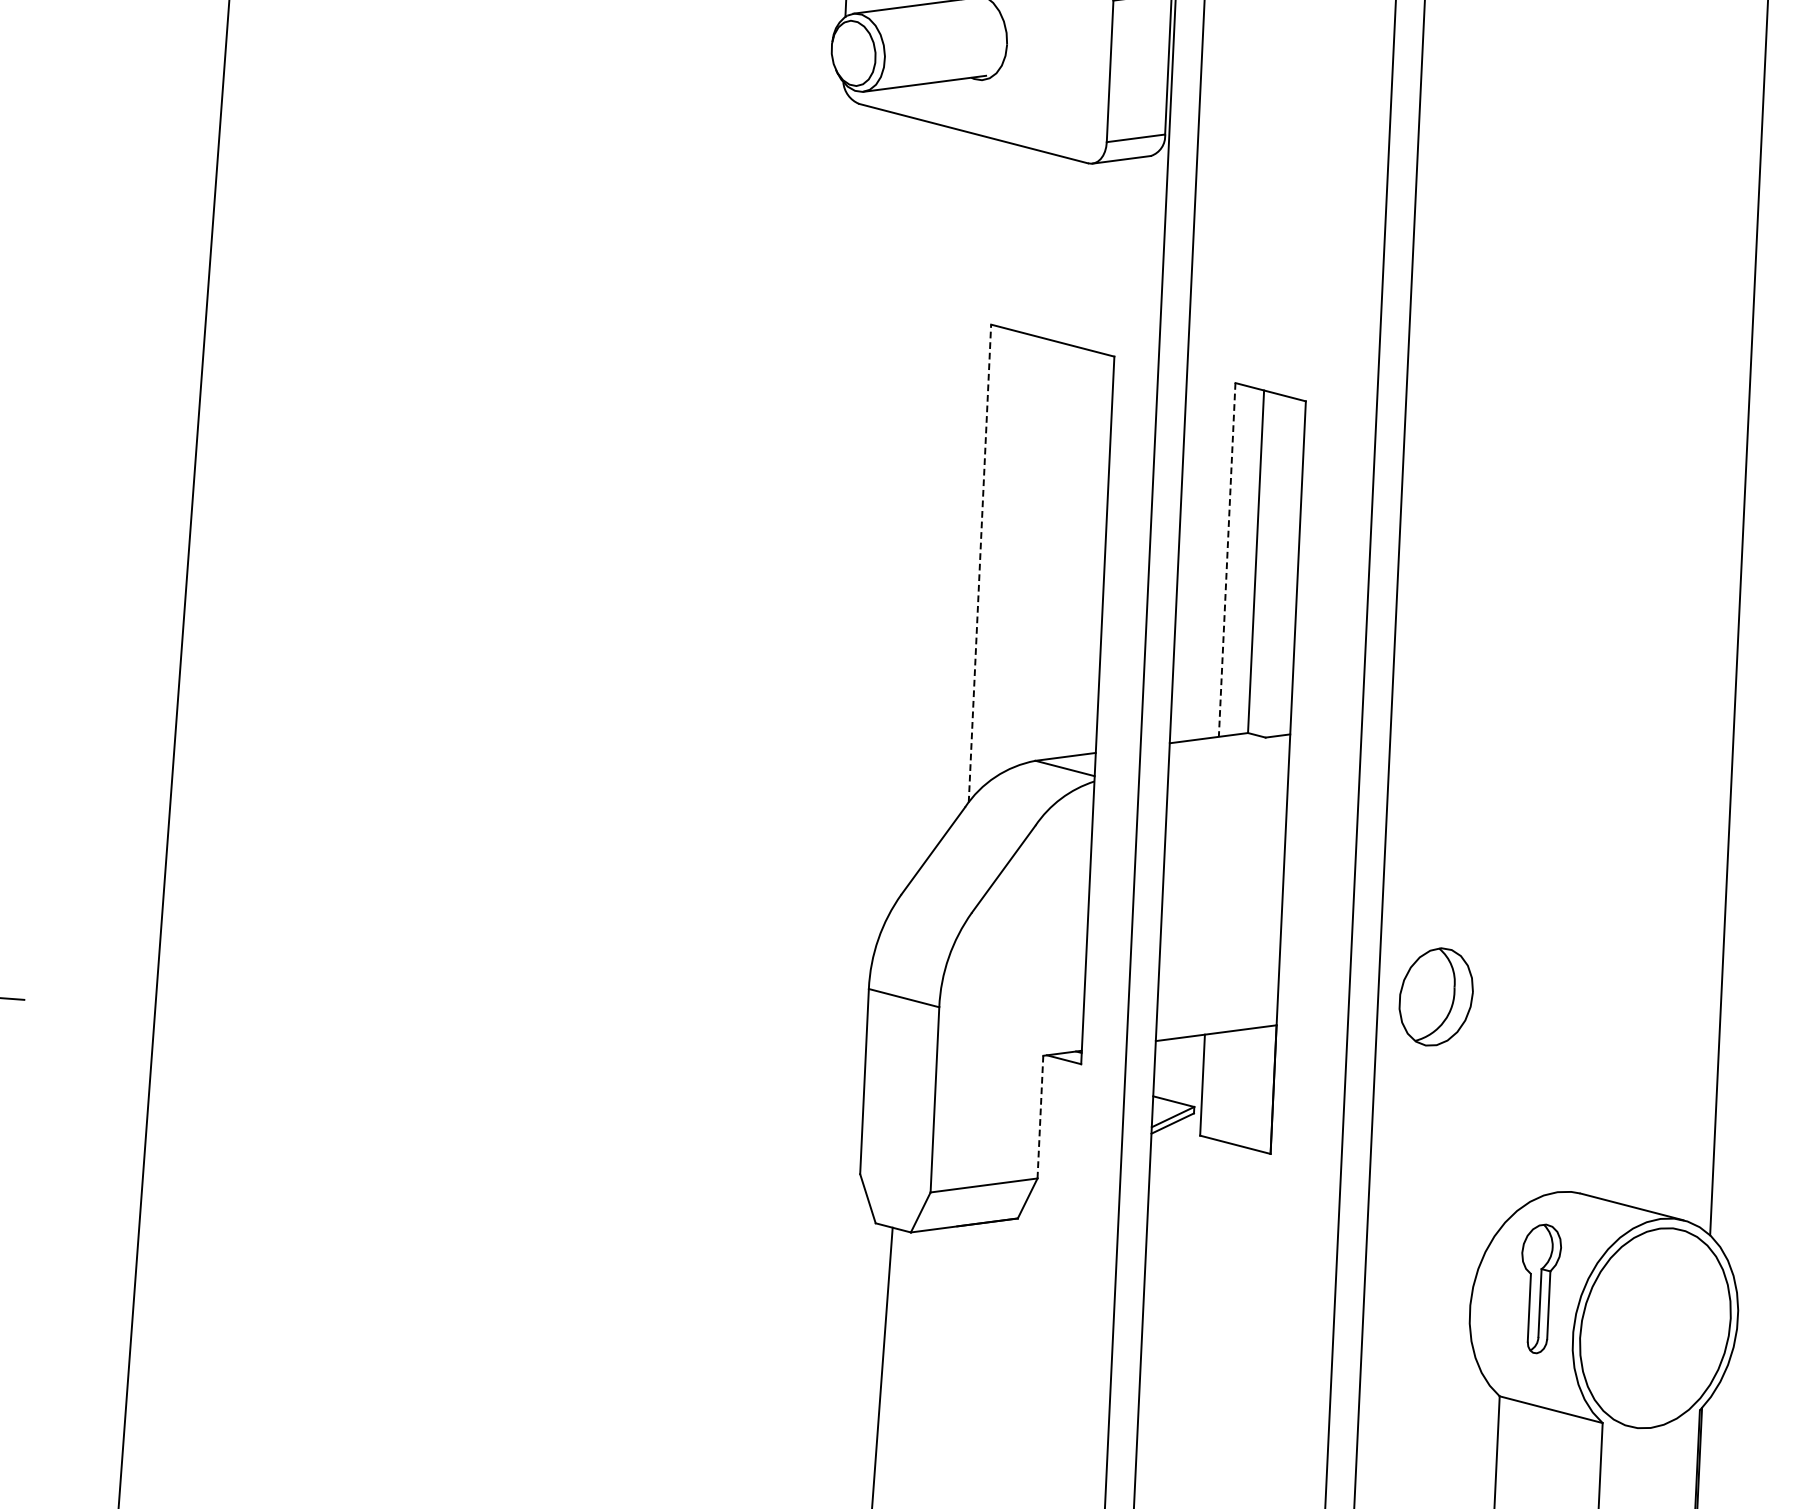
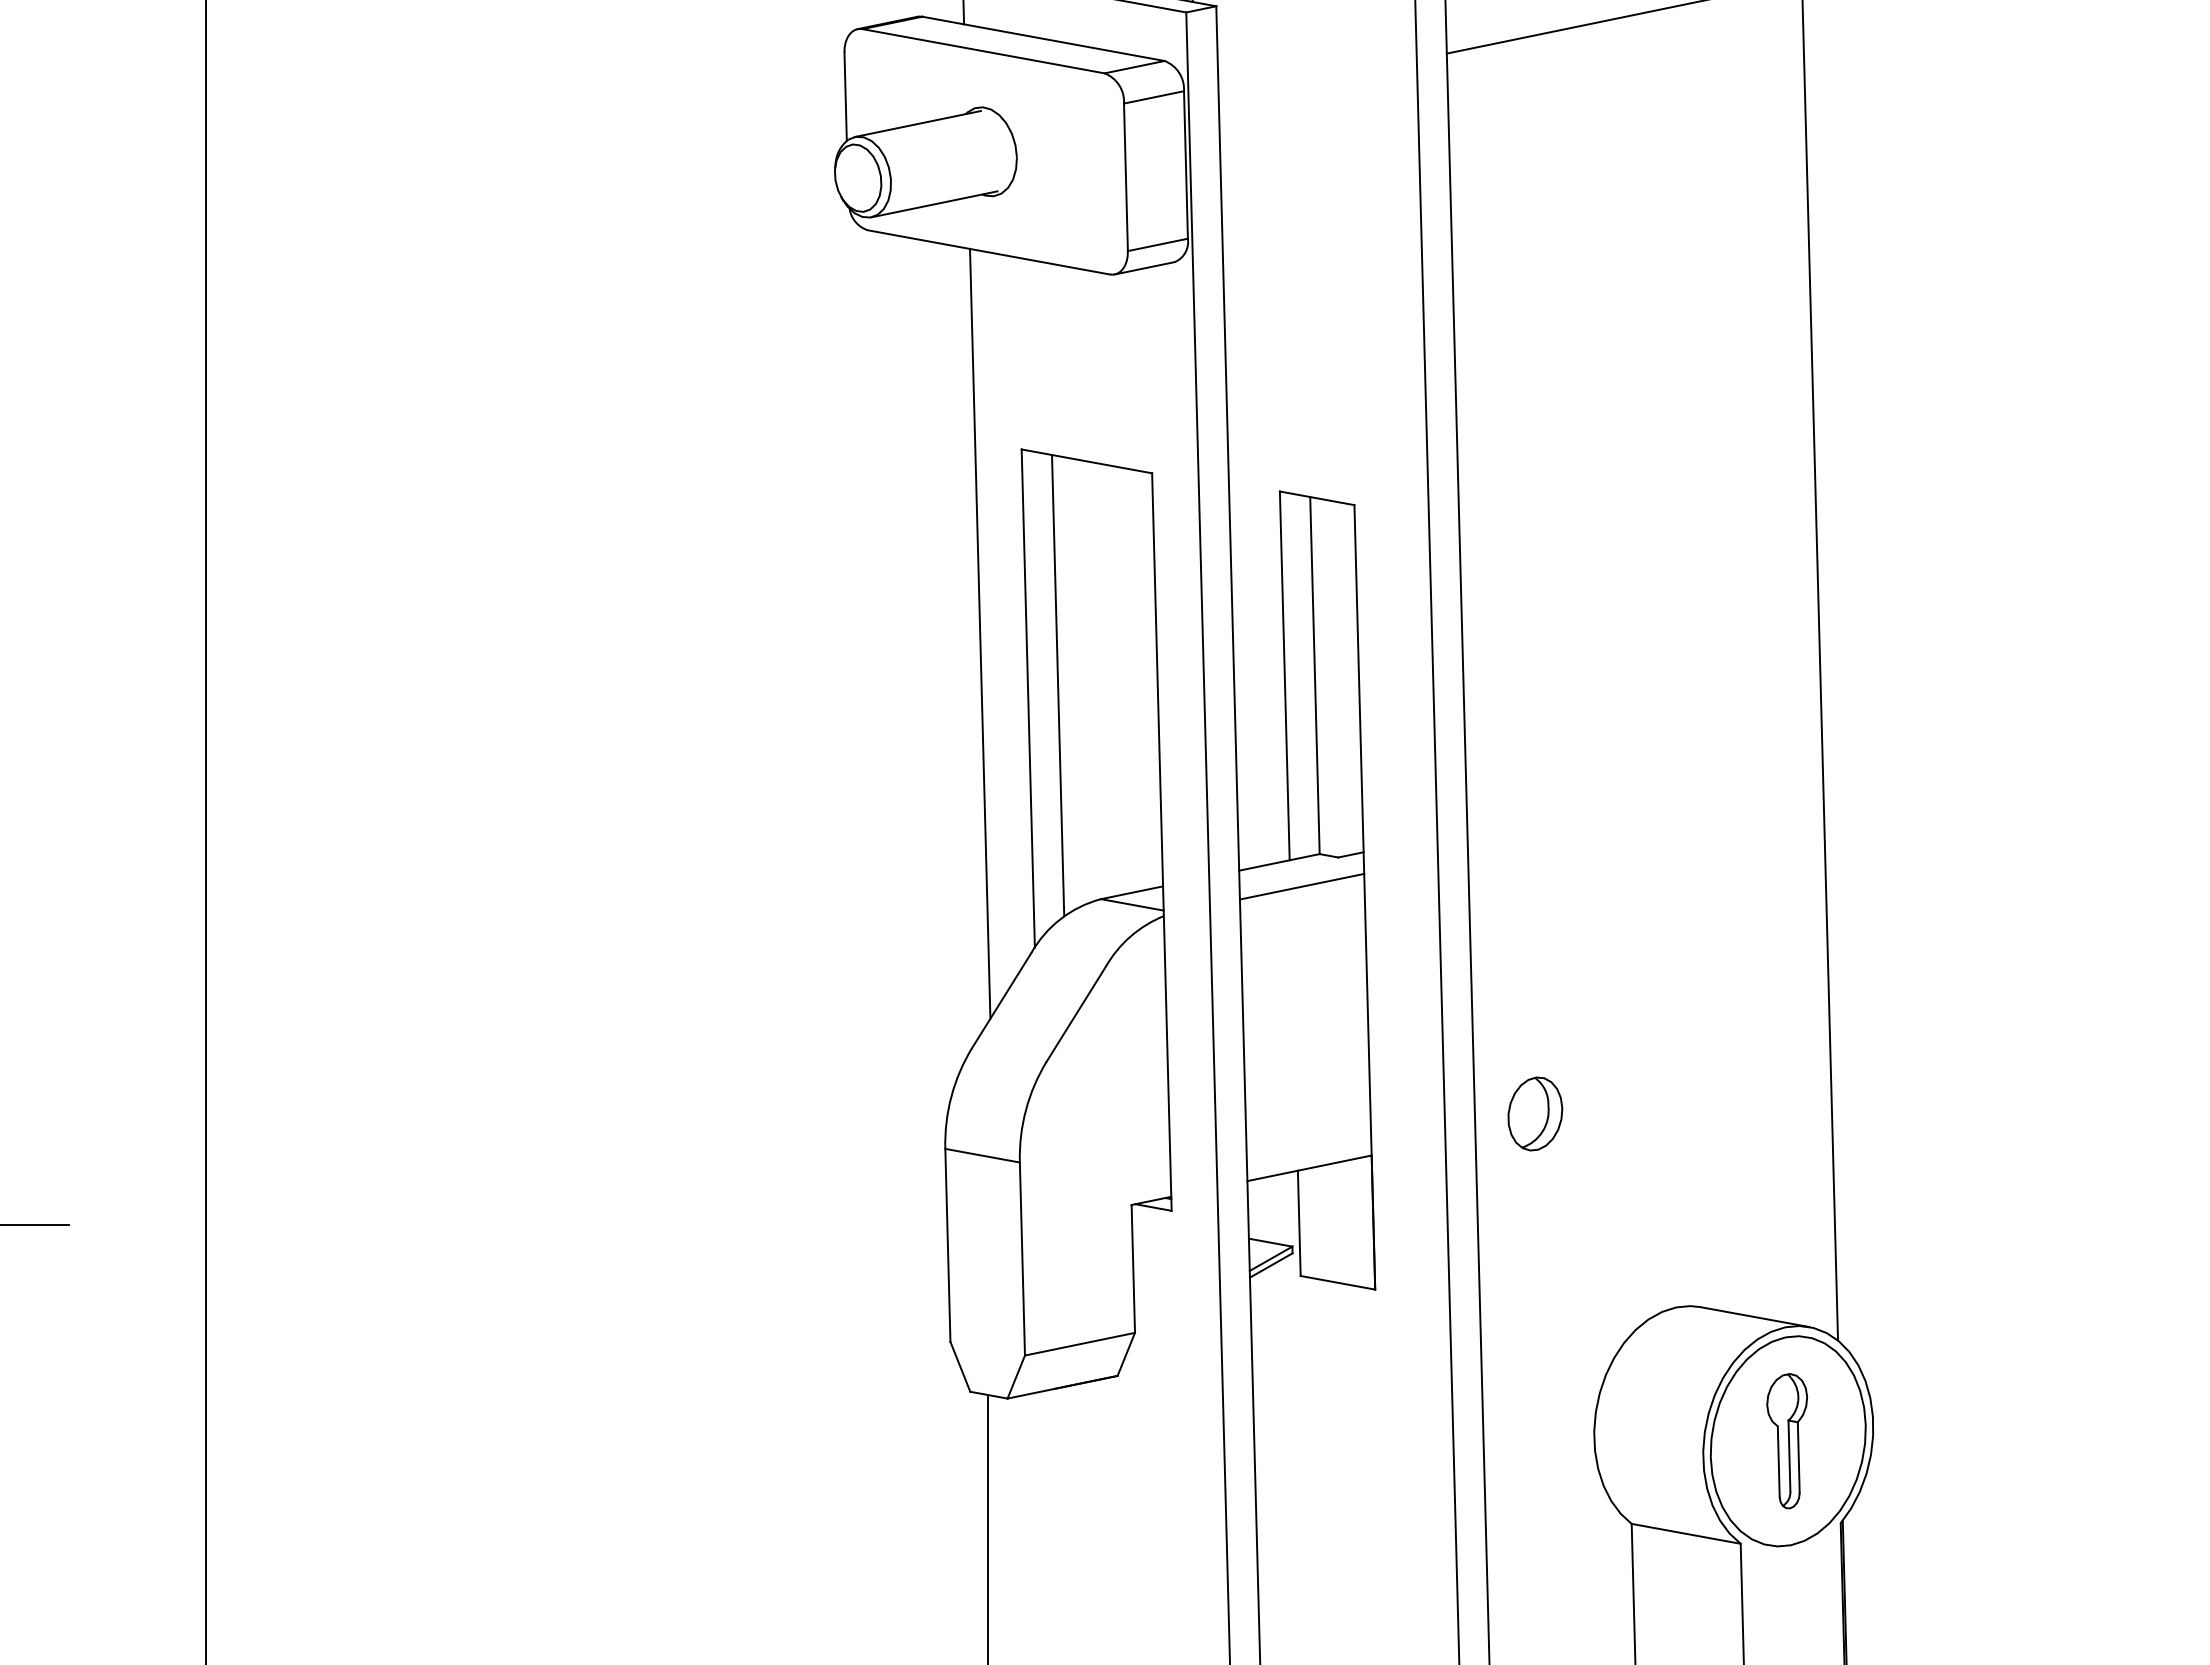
line: (938, 497) -> (980, 633), added
line: (1009, 553) -> (1058, 685), added
line: (1226, 560) -> (1284, 676), dashed -> solid
line: (980, 563) -> (1028, 698), dashed -> solid
line: (1228, 762) -> (1301, 886), added
part: (1436, 996) -> (1535, 1113), size x0.71
line: (1040, 1116) -> (1133, 1268), dashed -> solid
part: (1539, 1289) -> (1787, 1441), moved

